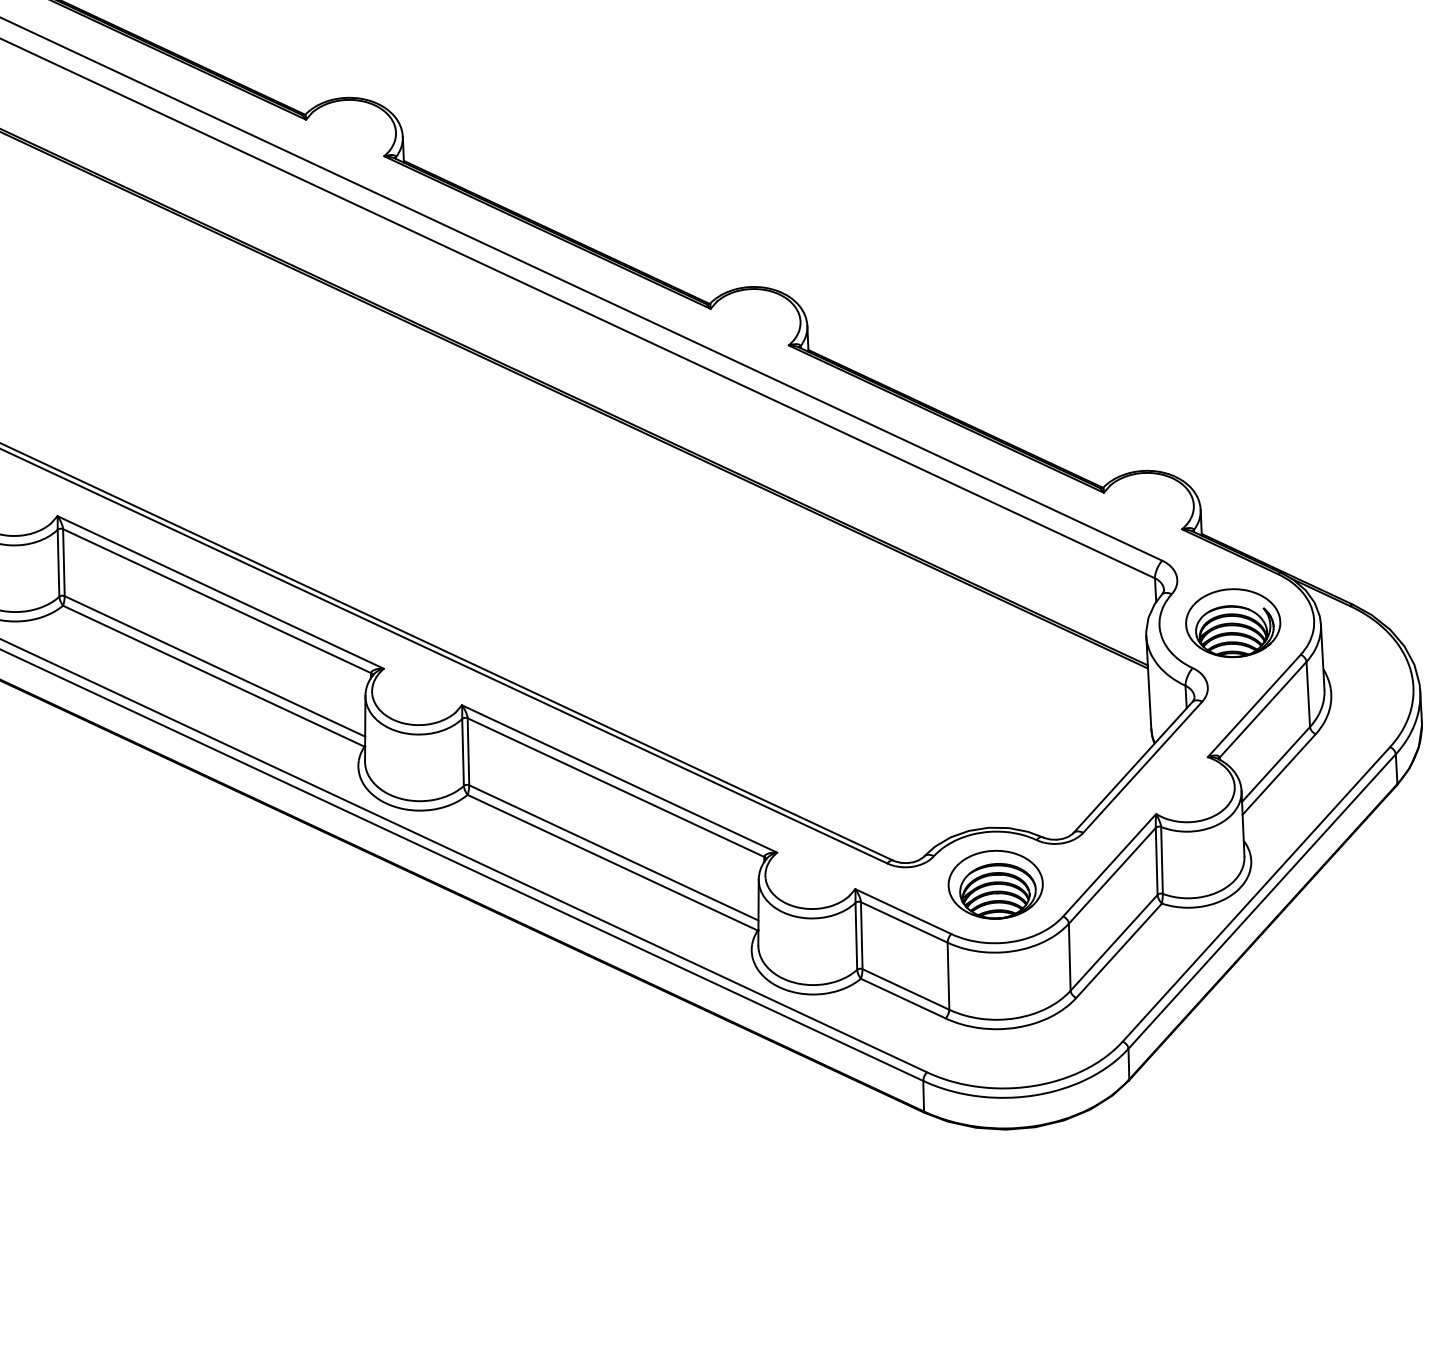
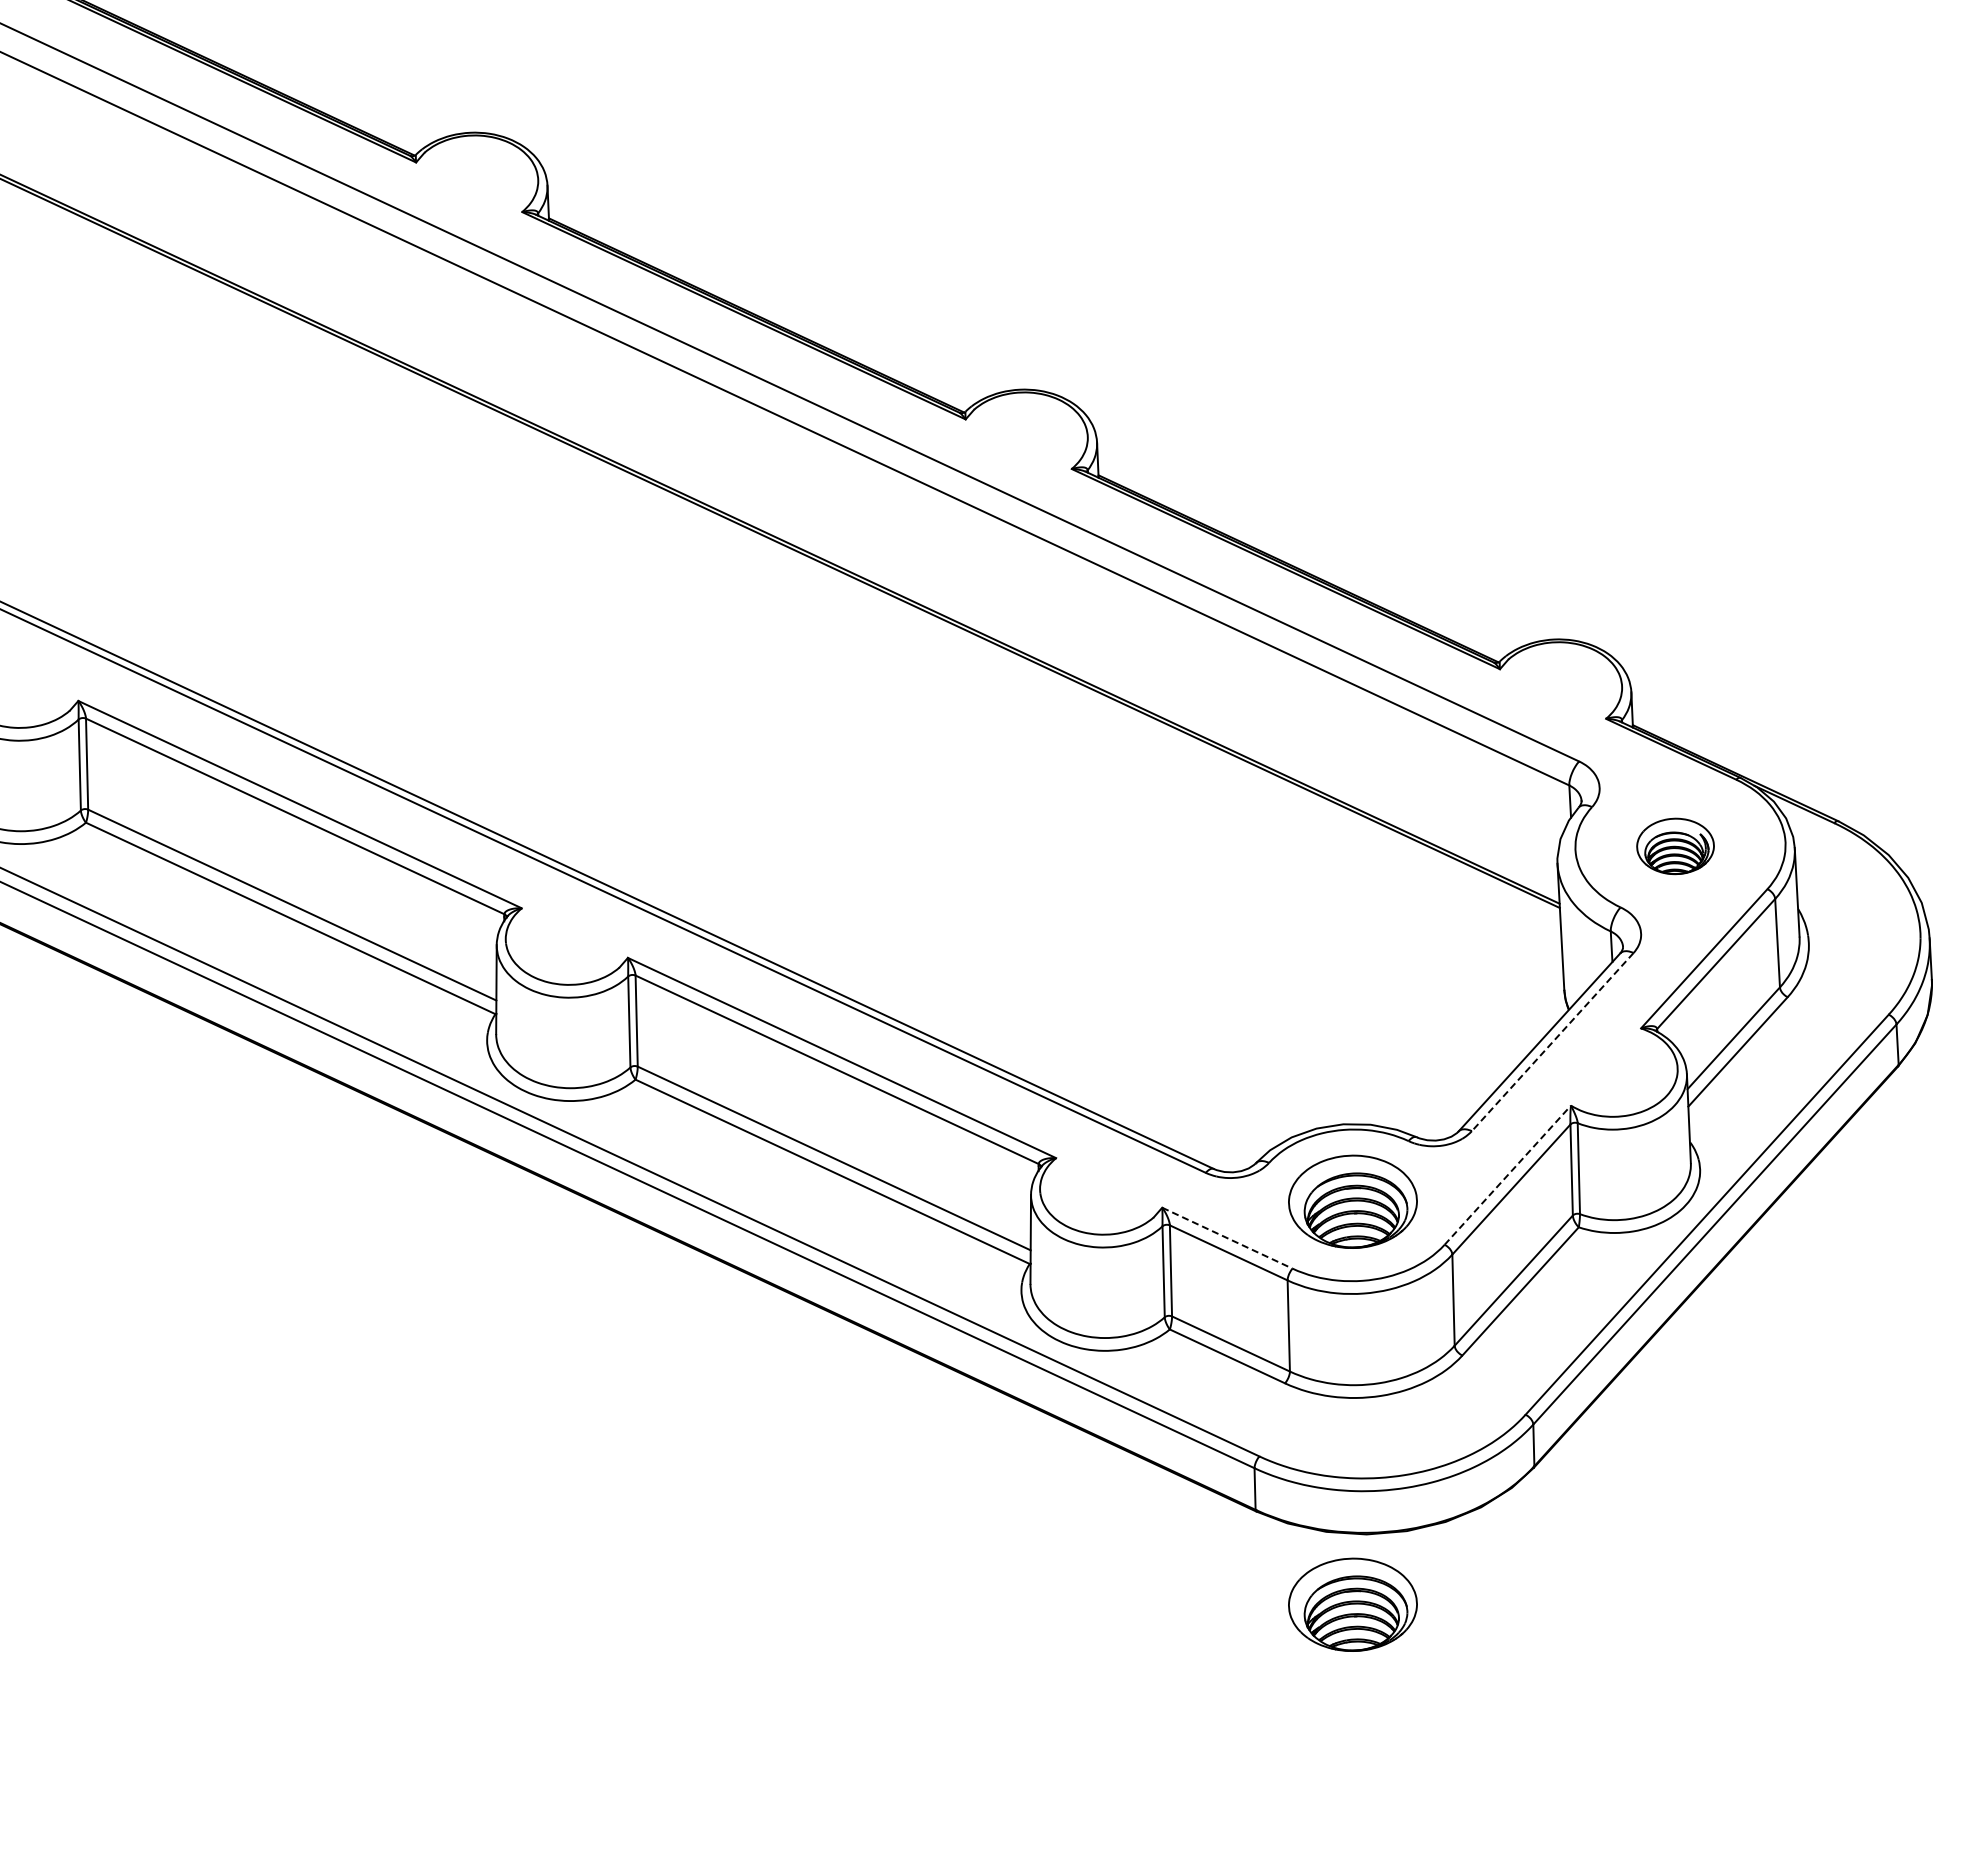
part: (1233, 623) -> (1675, 846), size x0.6
line: (1142, 767) -> (1552, 1042), solid -> dashed
line: (1110, 864) -> (1508, 1174), solid -> dashed
line: (903, 911) -> (1227, 1238), solid -> dashed
part: (995, 1181) -> (1352, 1604), added

